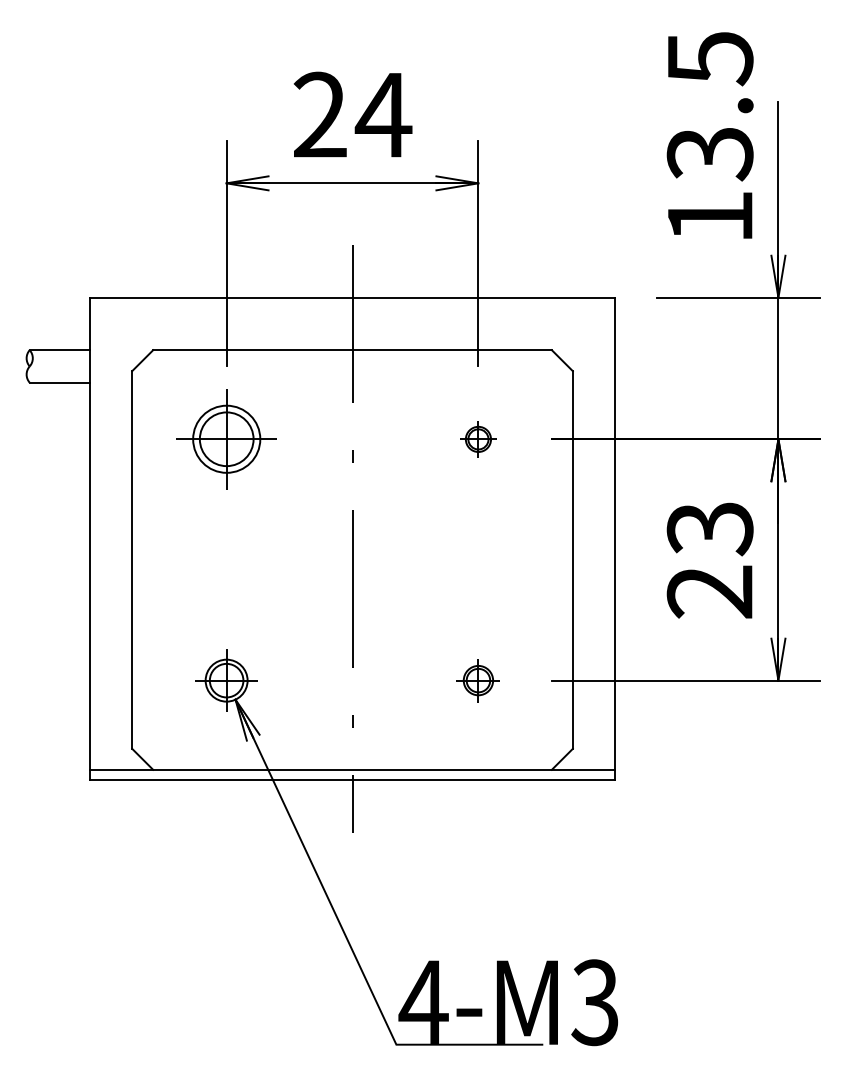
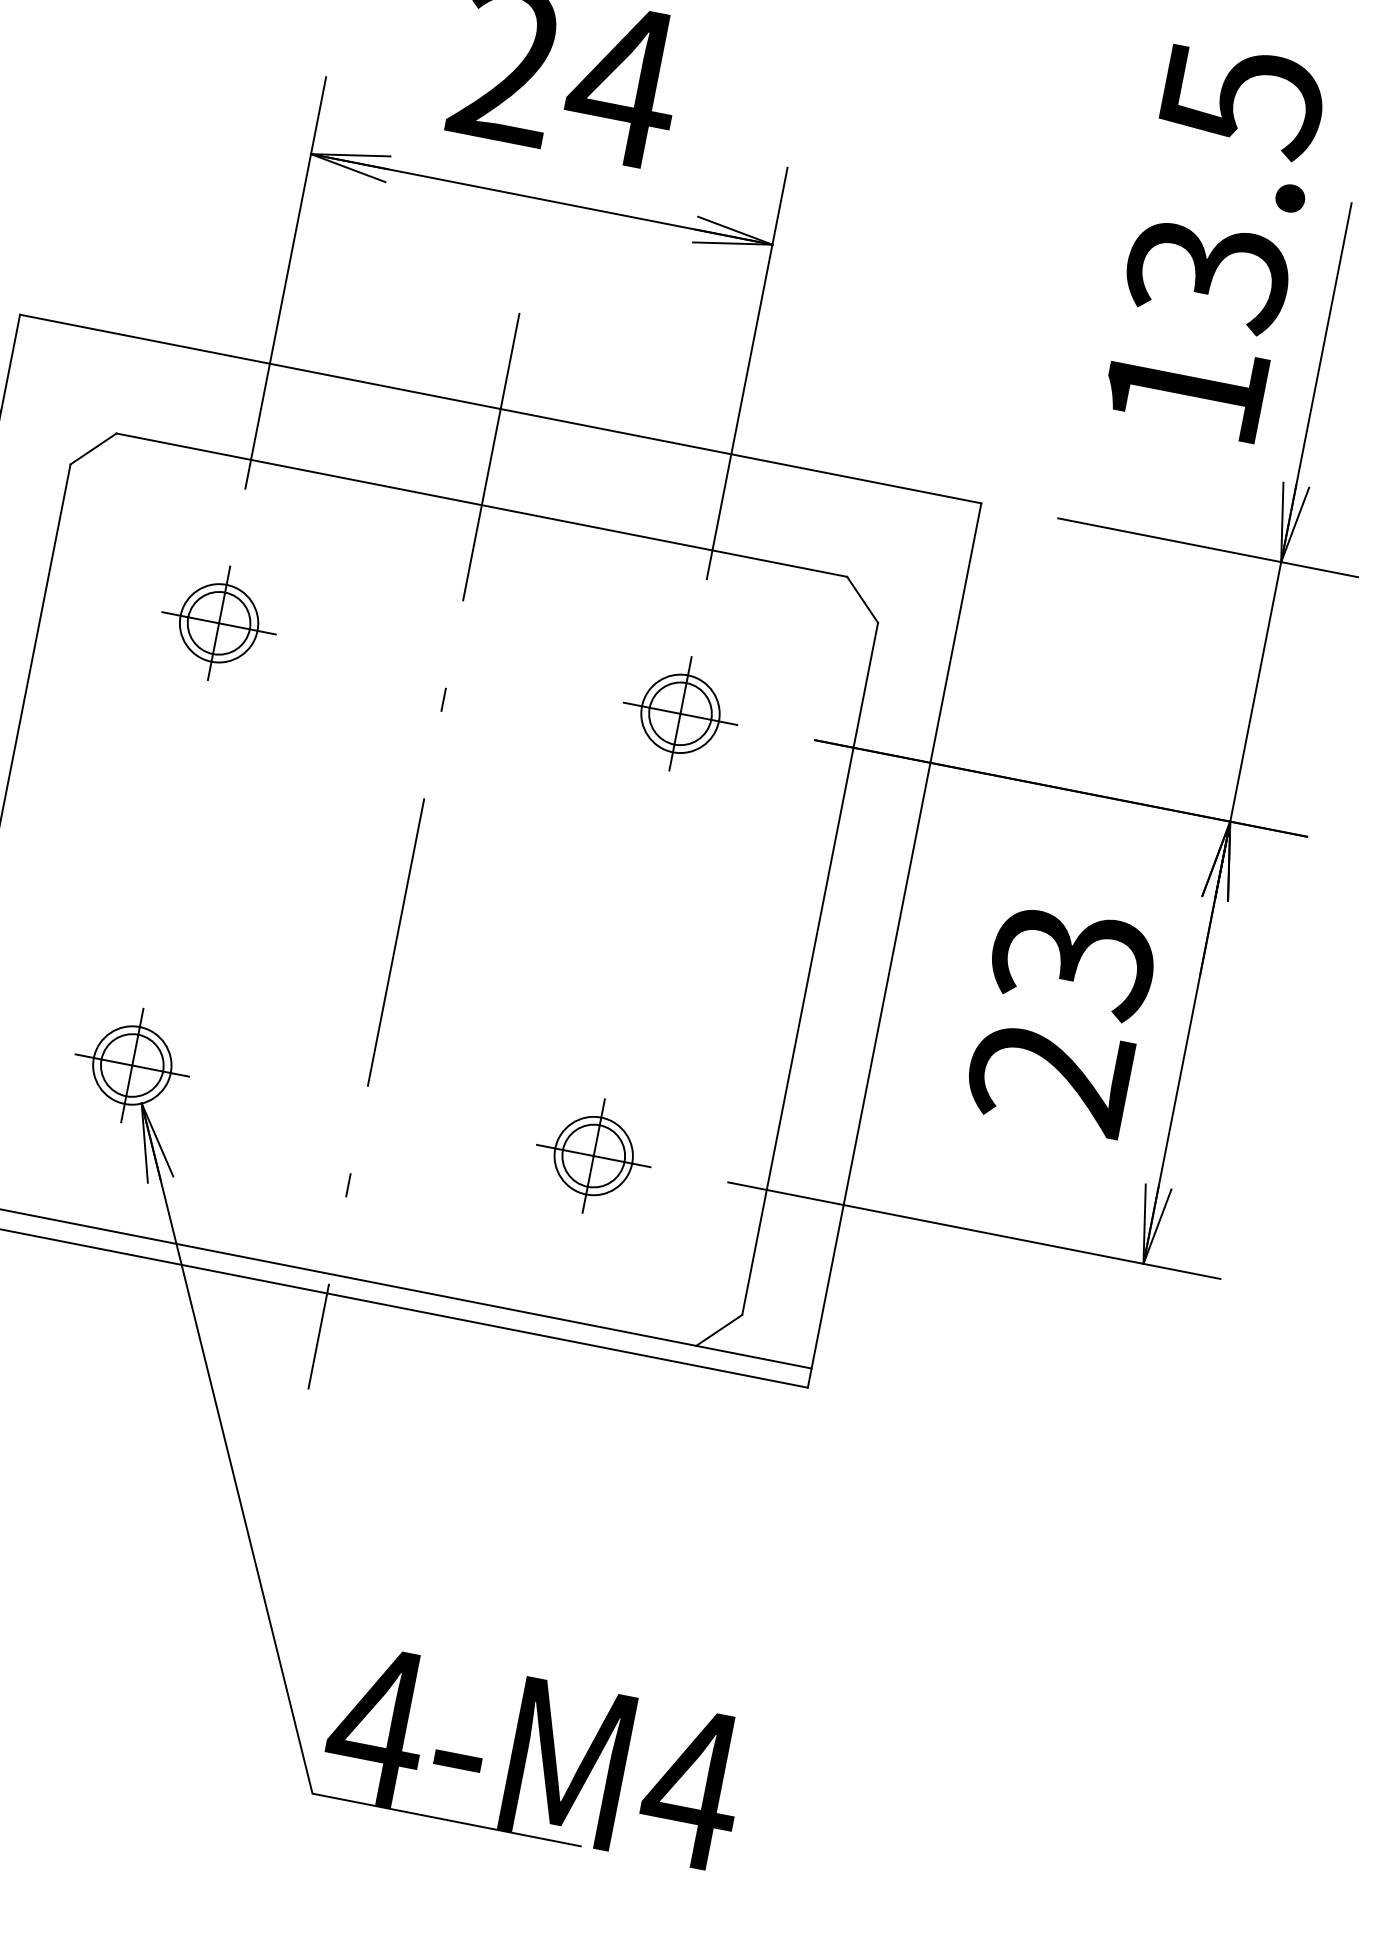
part: (226, 439) -> (218, 623), size x0.62
part: (478, 439) -> (680, 714), size x1.67
part: (478, 680) -> (593, 1155), size x1.43
text: (595, 1002) -> (692, 1787), 4-M3 -> 4-M4

